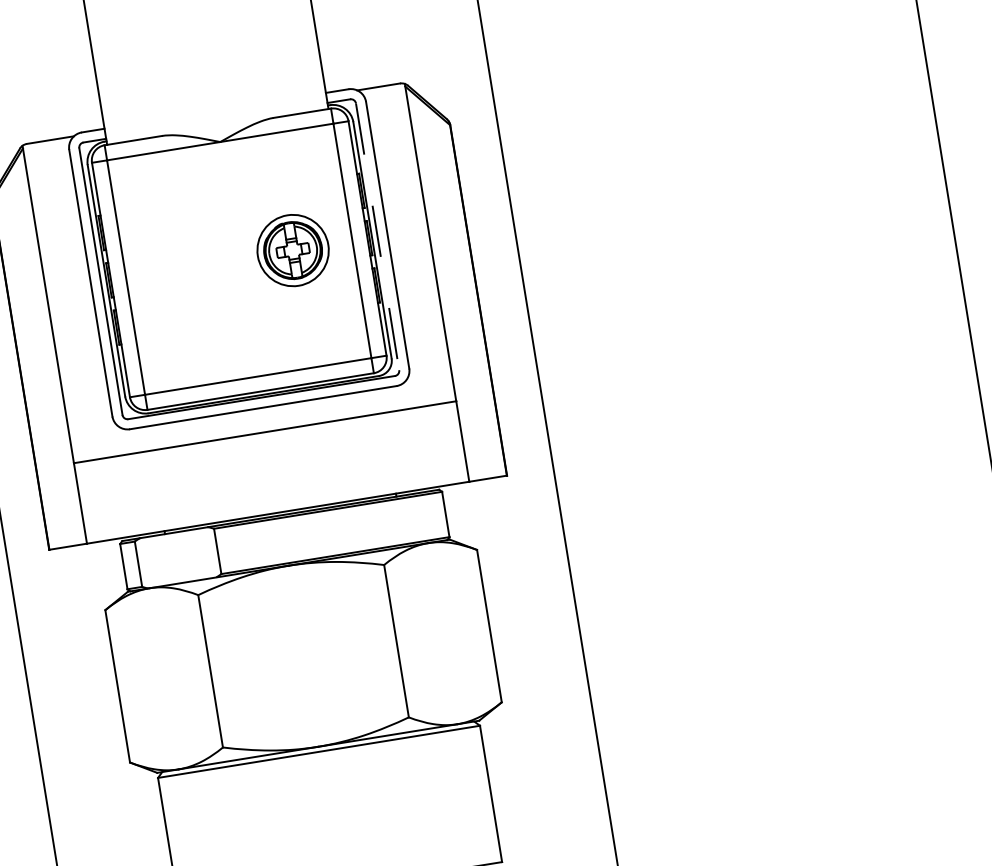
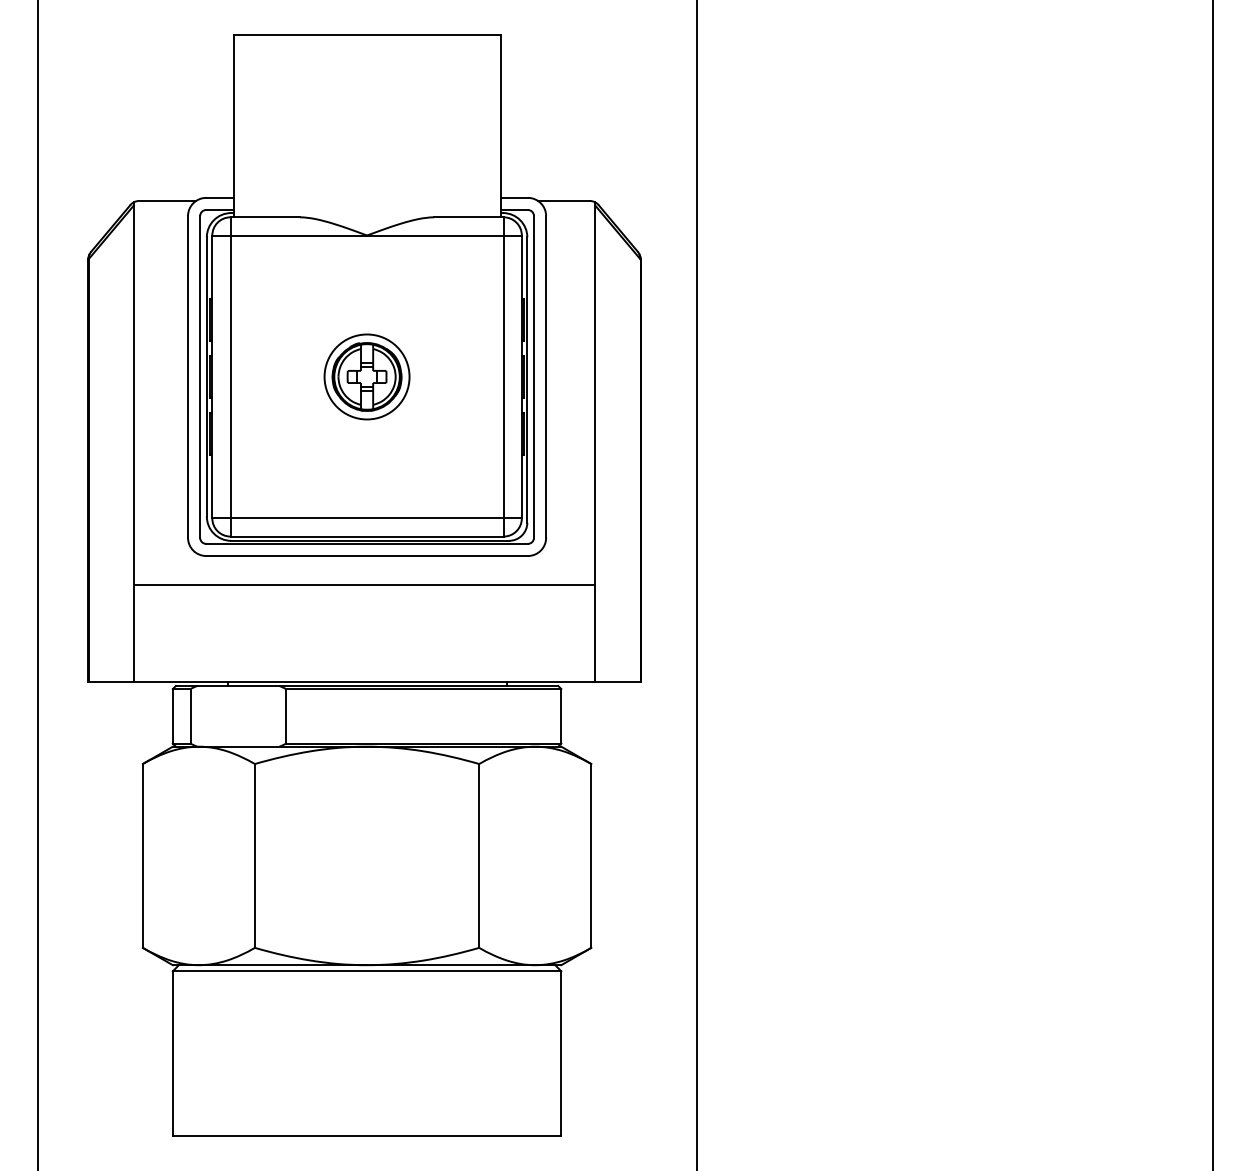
line: (377, 236) -> (534, 376), dashed -> solid
part: (292, 250) -> (366, 376), moved

